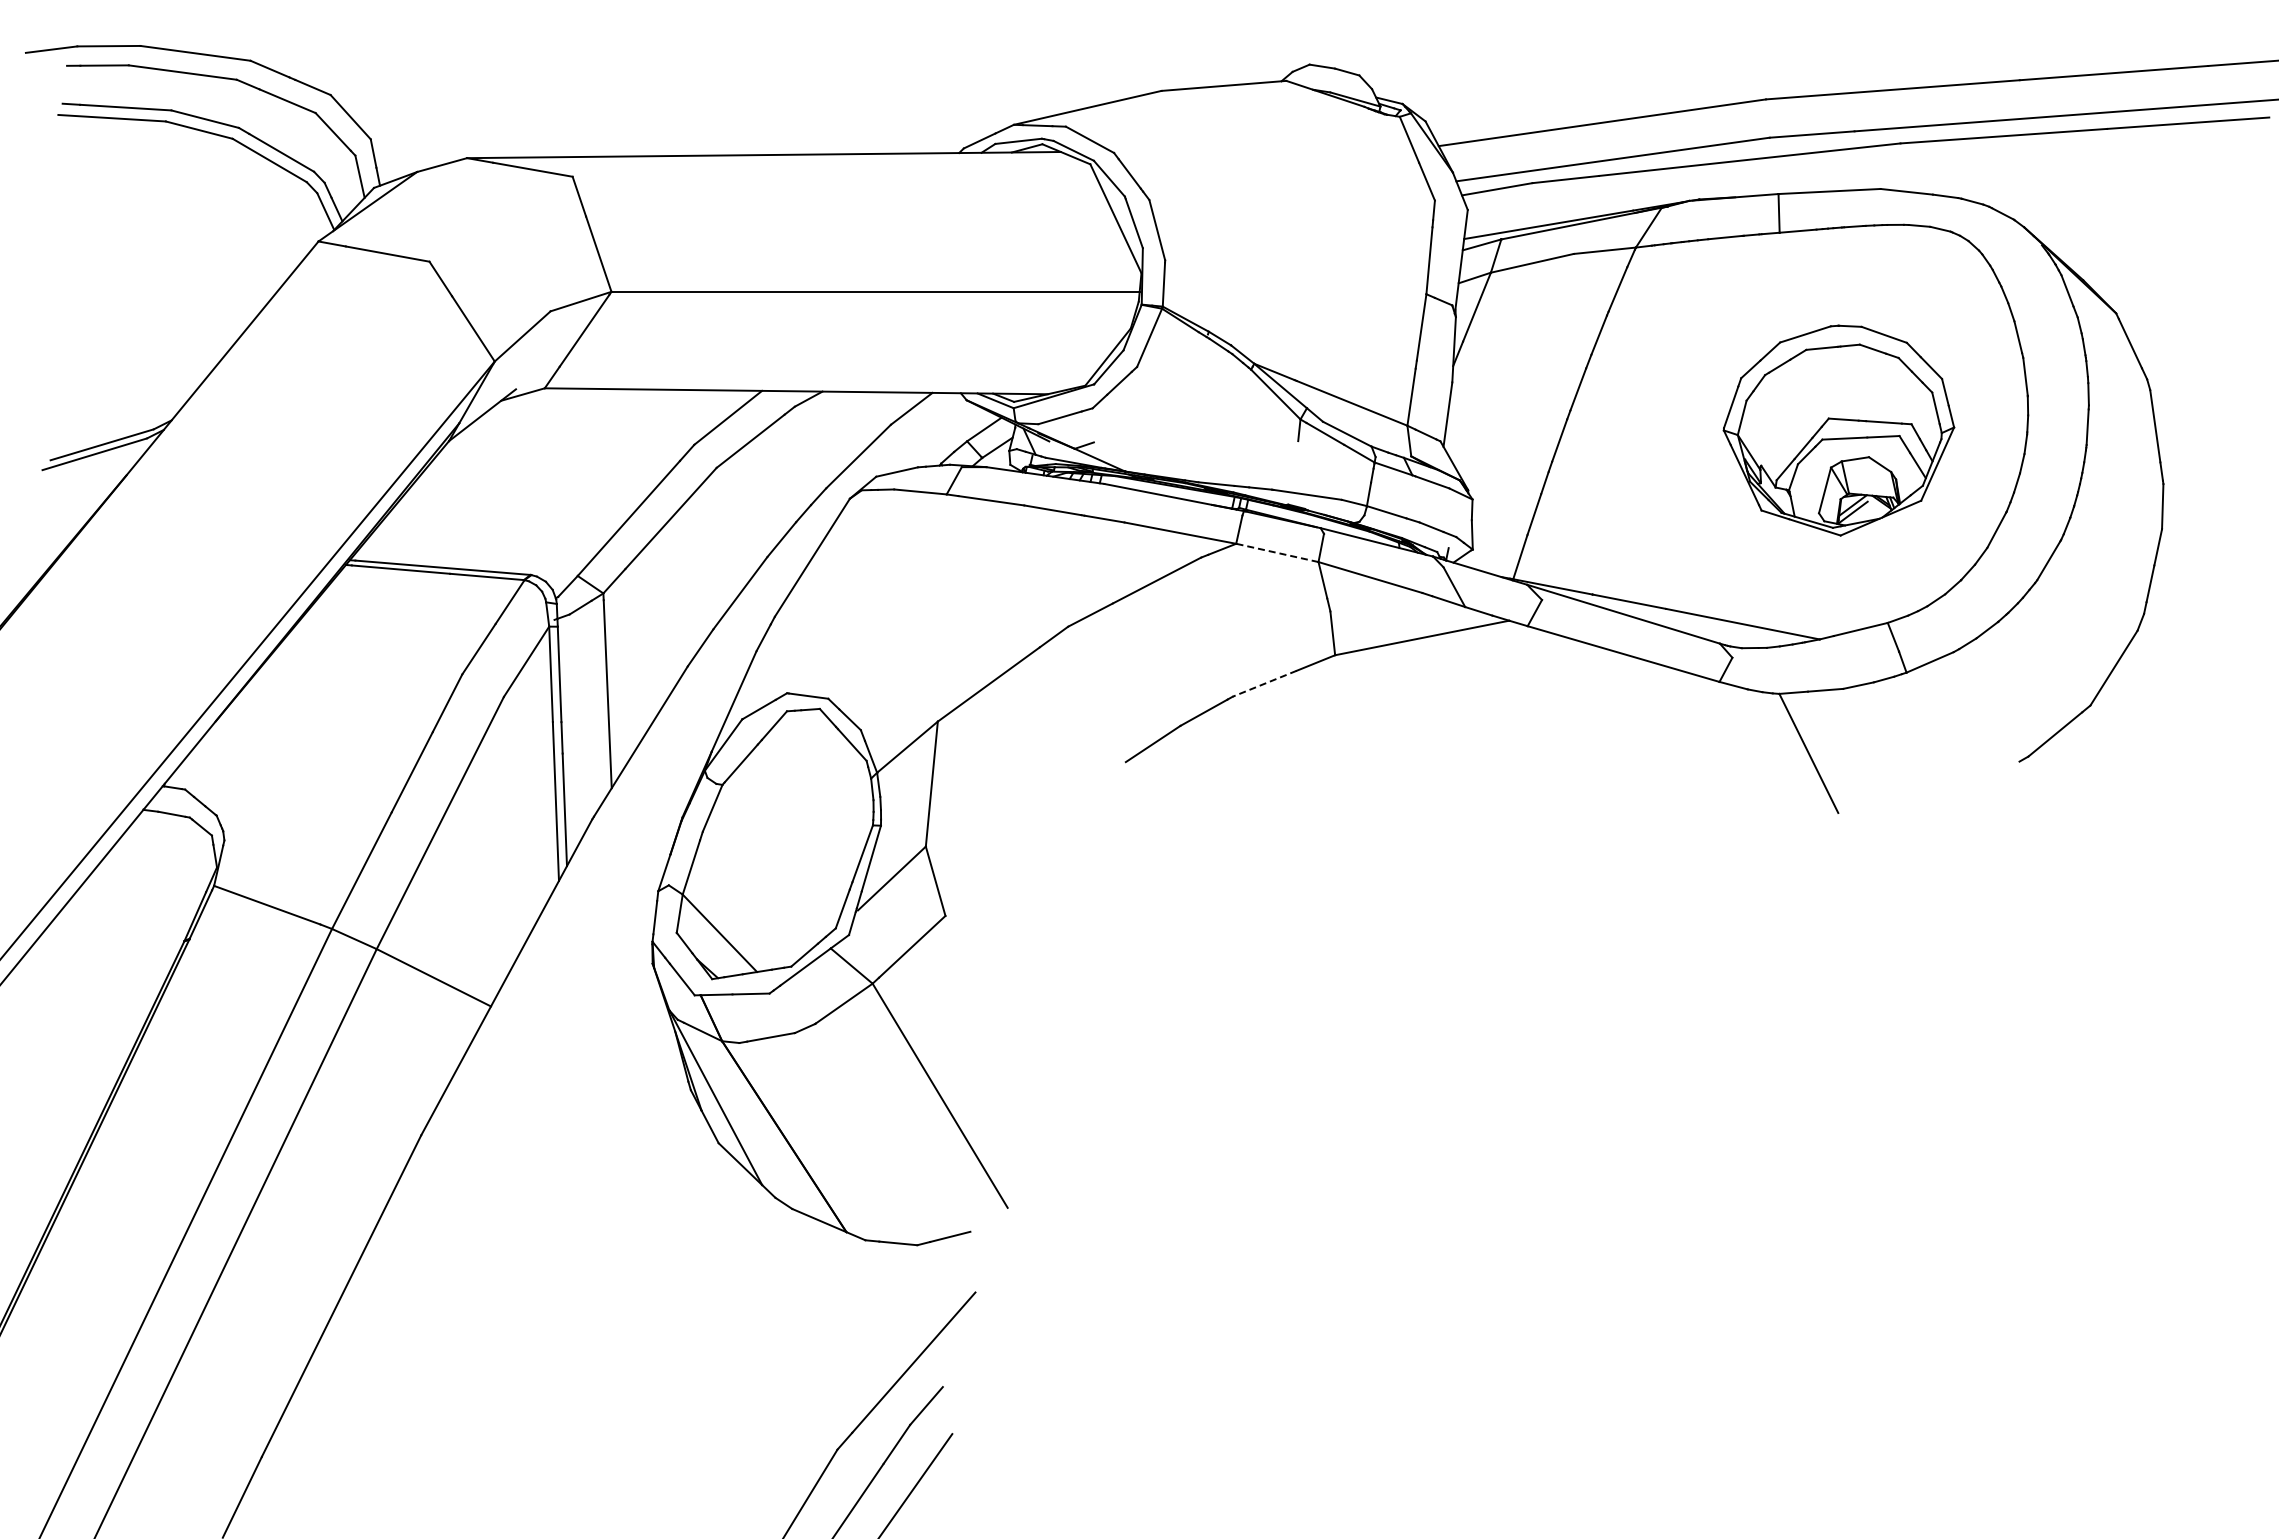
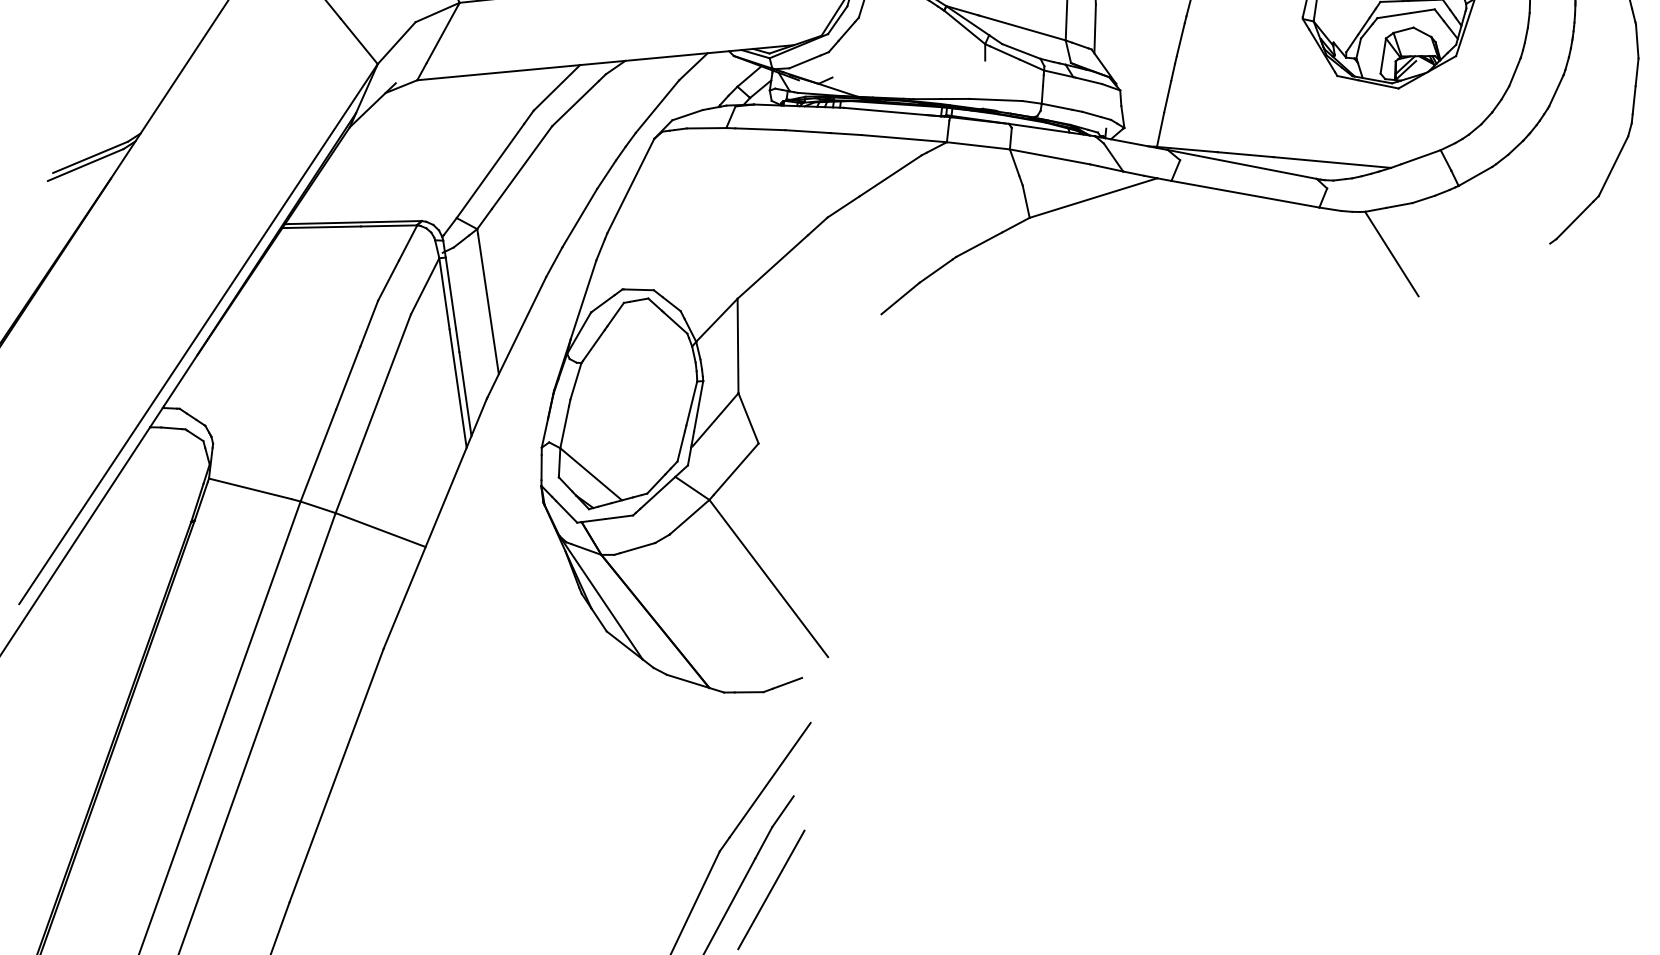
line: (1276, 552) -> (977, 145), dashed -> solid
line: (1264, 683) -> (979, 244), dashed -> solid

